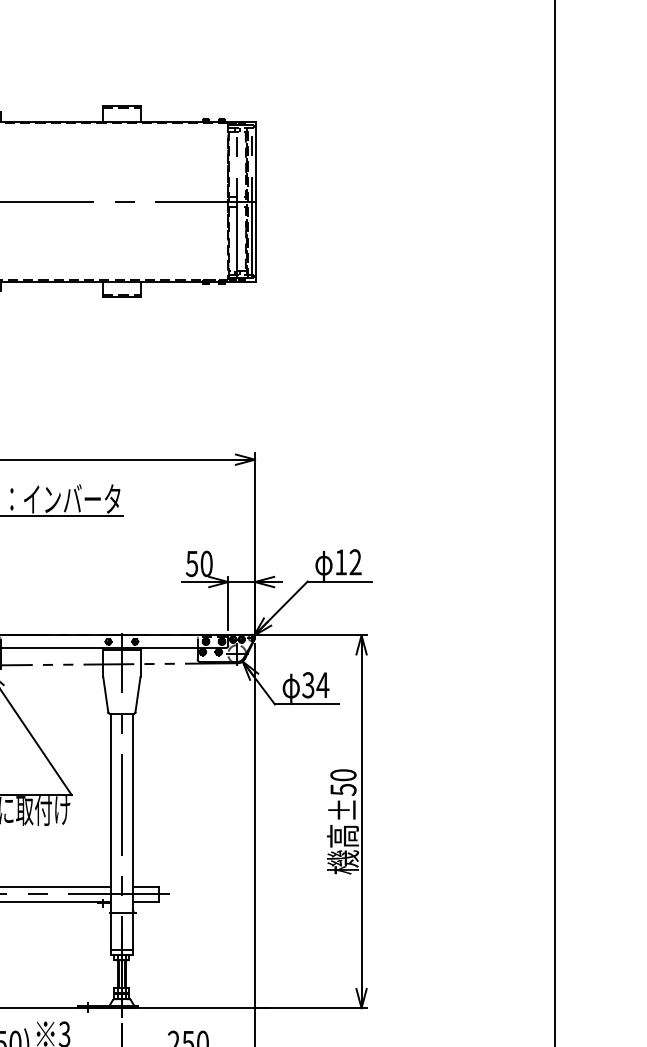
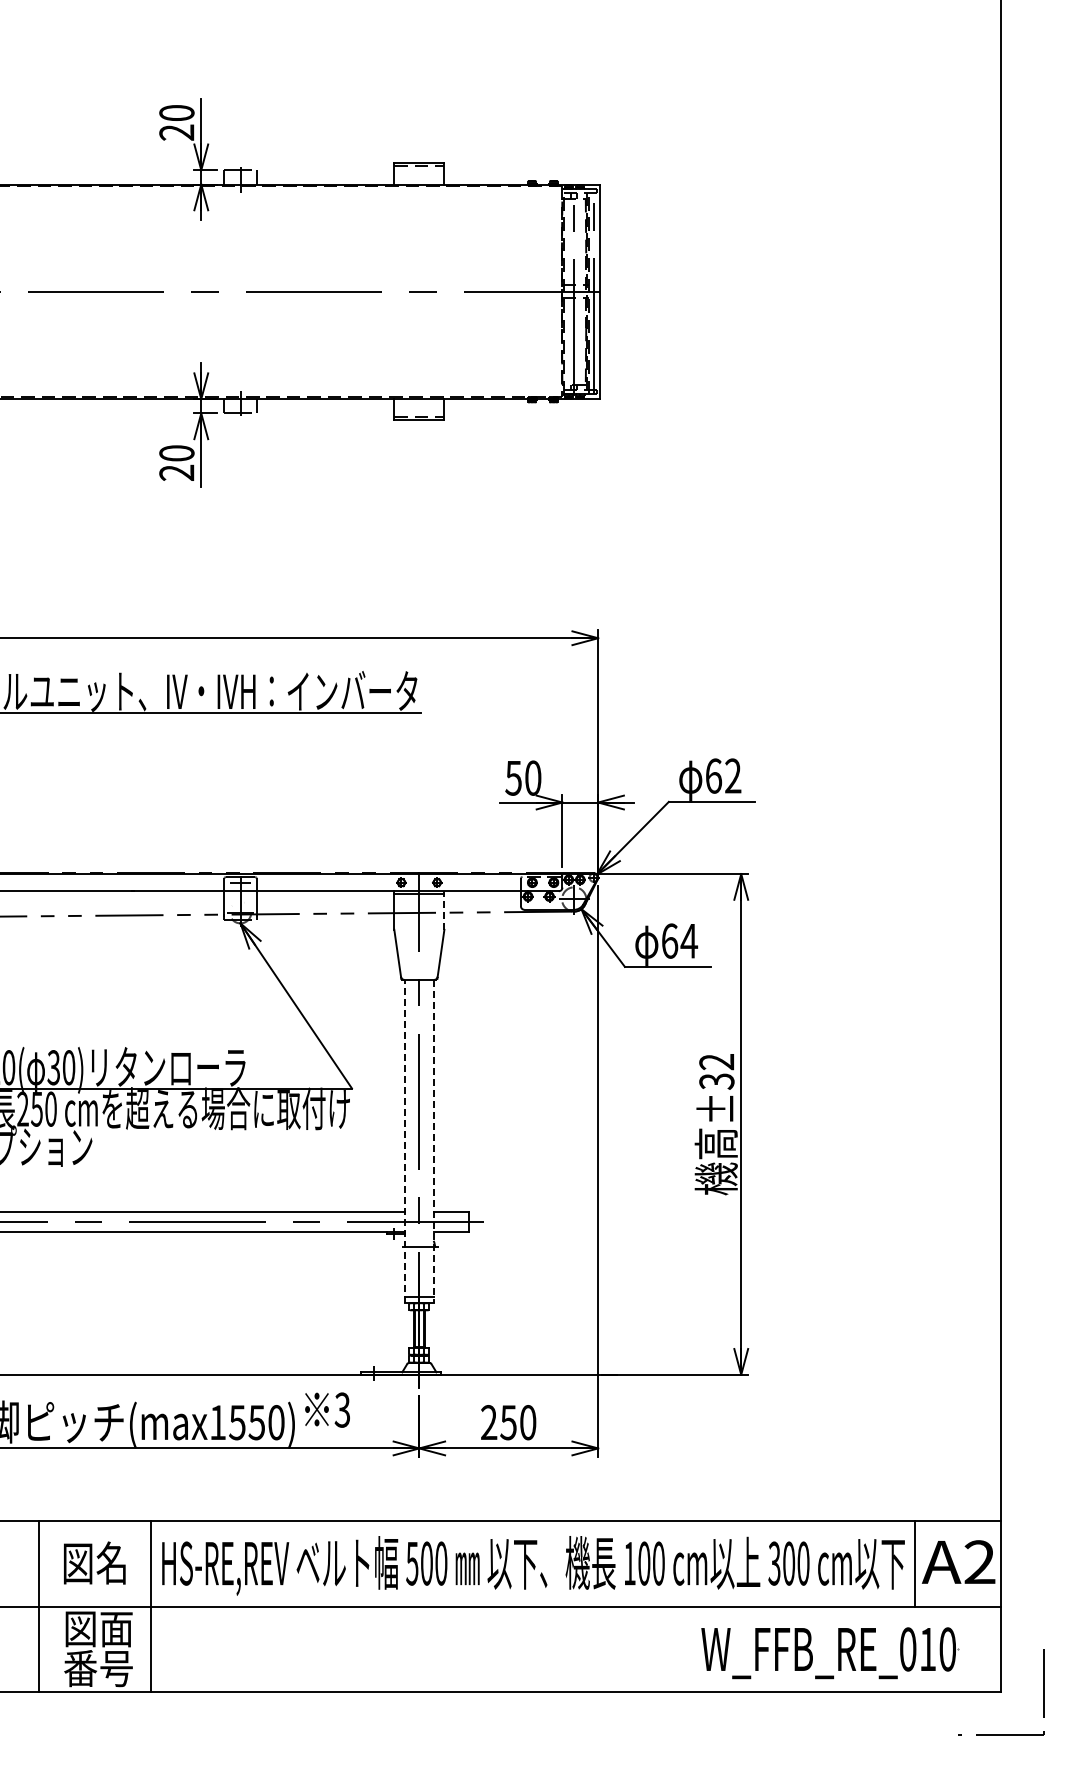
text: (341, 561) -> (714, 775), 12 -> 62
line: (140, 662) -> (444, 910), solid -> dashed
text: (308, 684) -> (669, 940), 34 -> 64
text: (343, 782) -> (716, 1071), ±50 -> ±32
line: (111, 834) -> (405, 1141), solid -> dashed
line: (132, 834) -> (433, 1141), solid -> dashed

